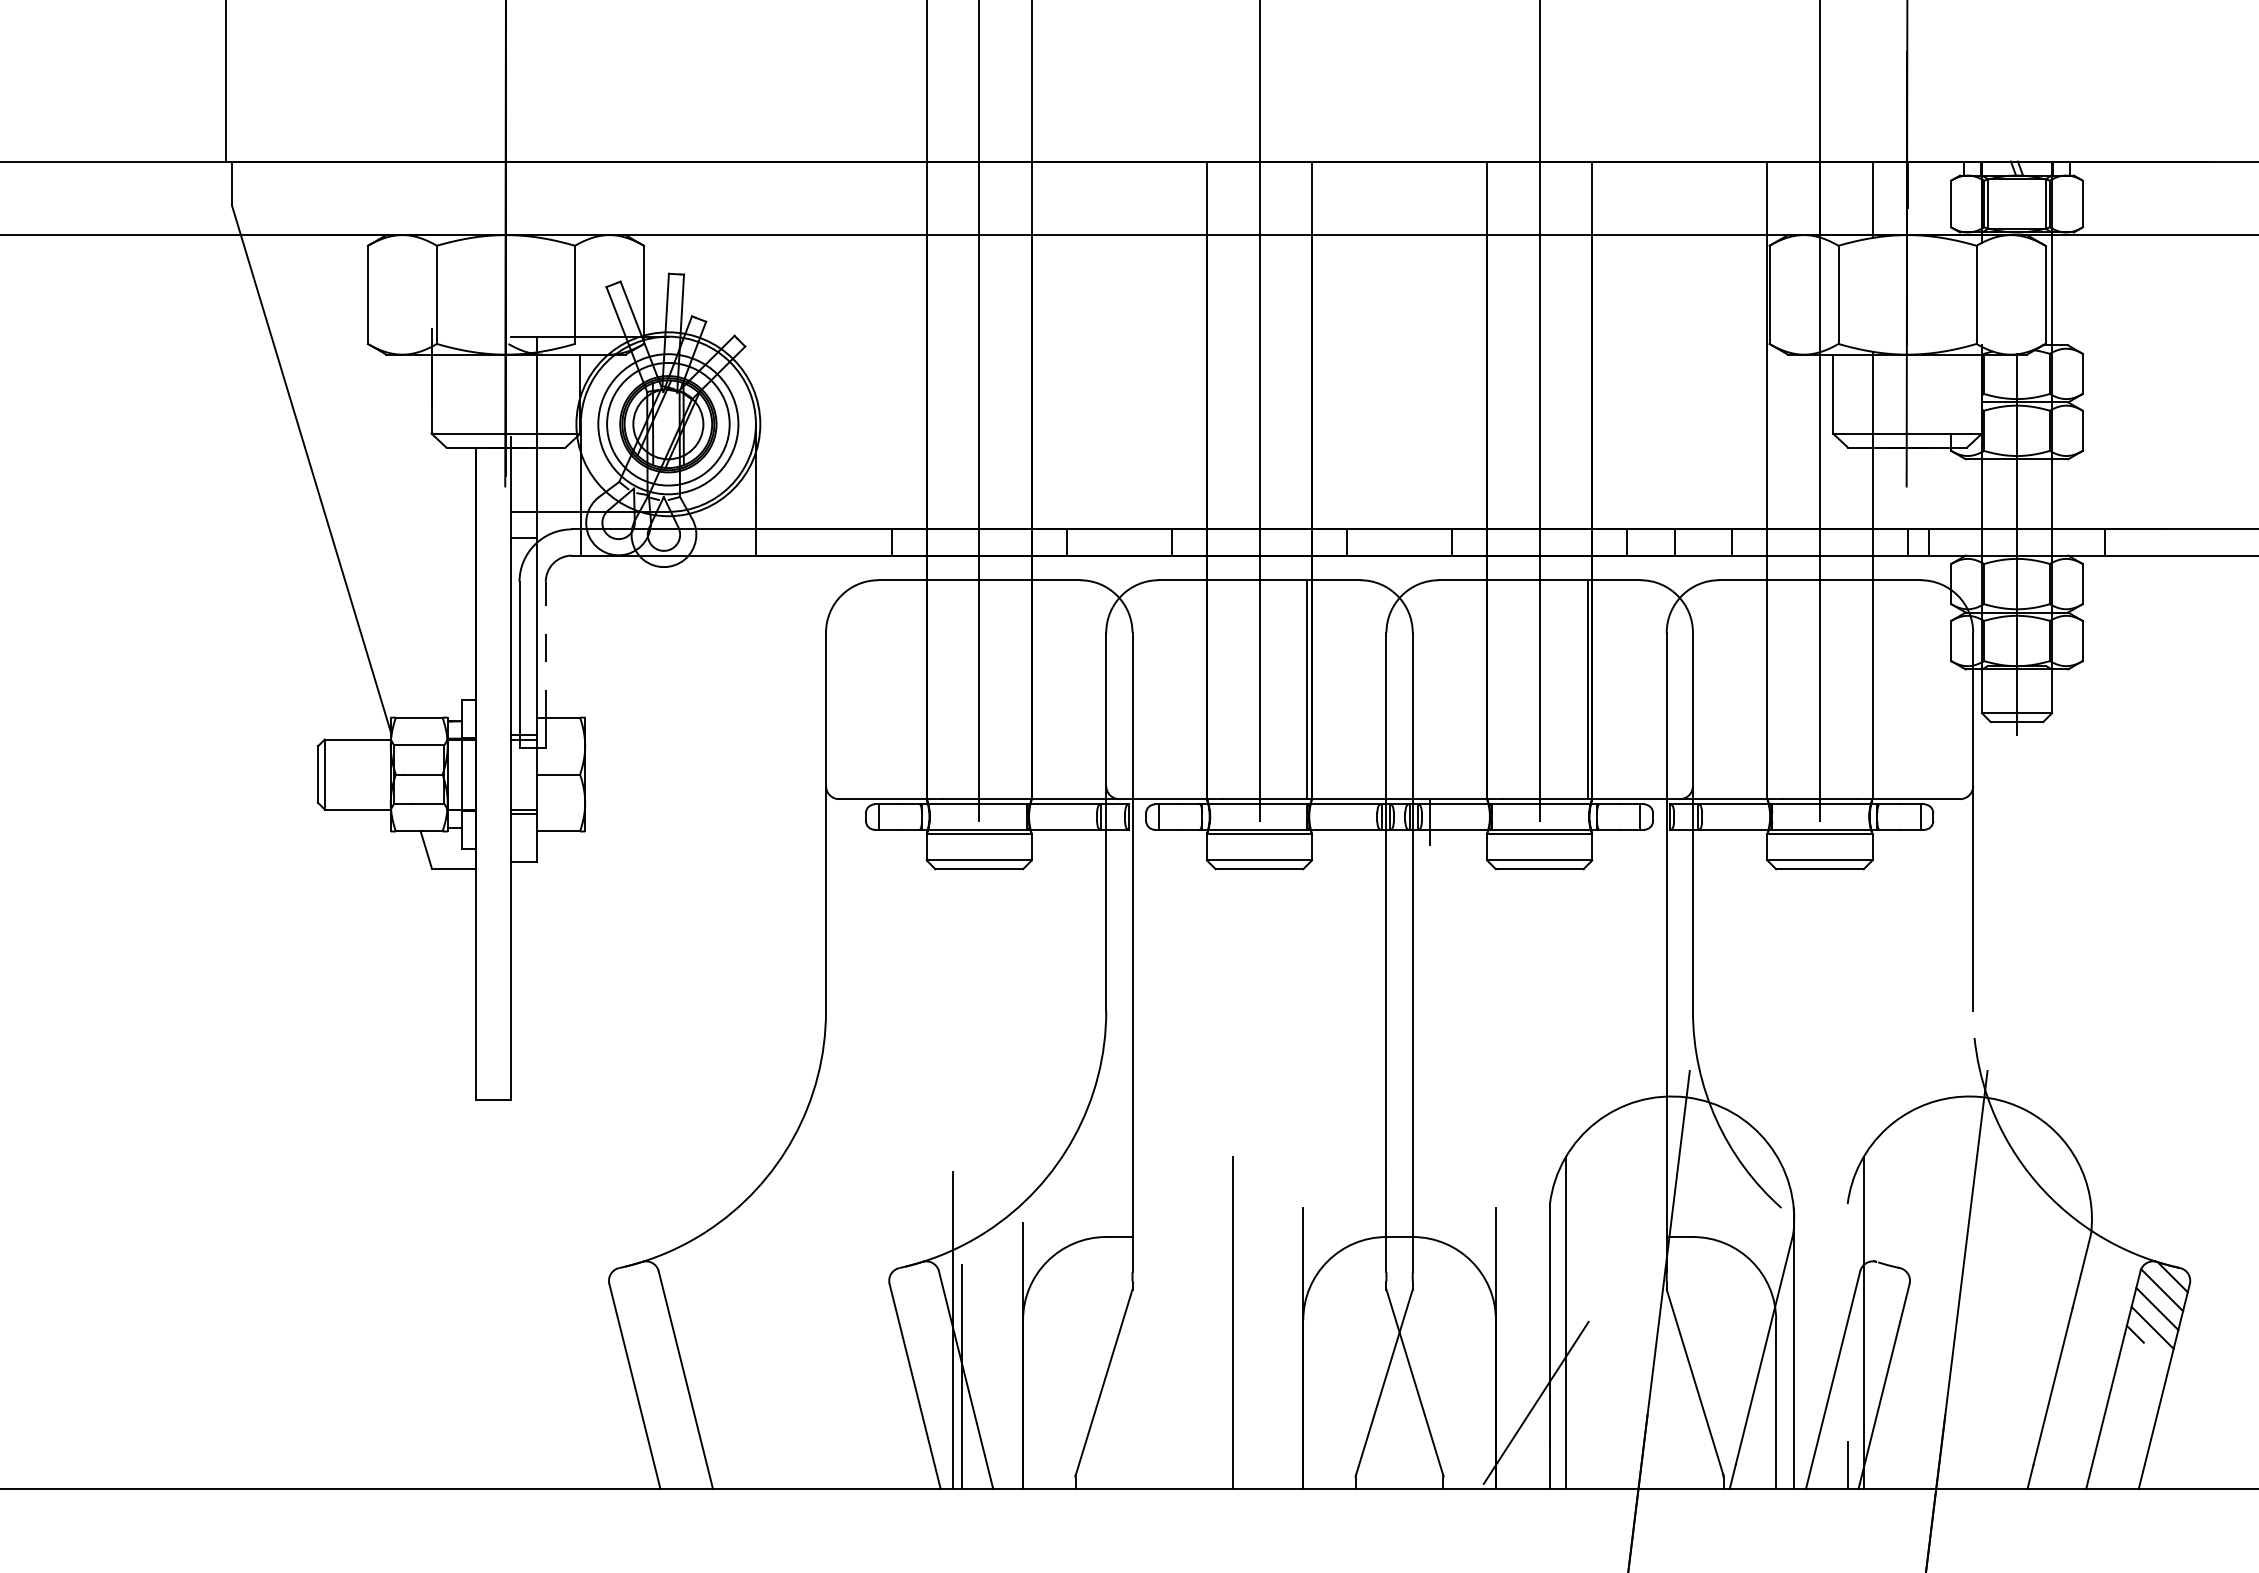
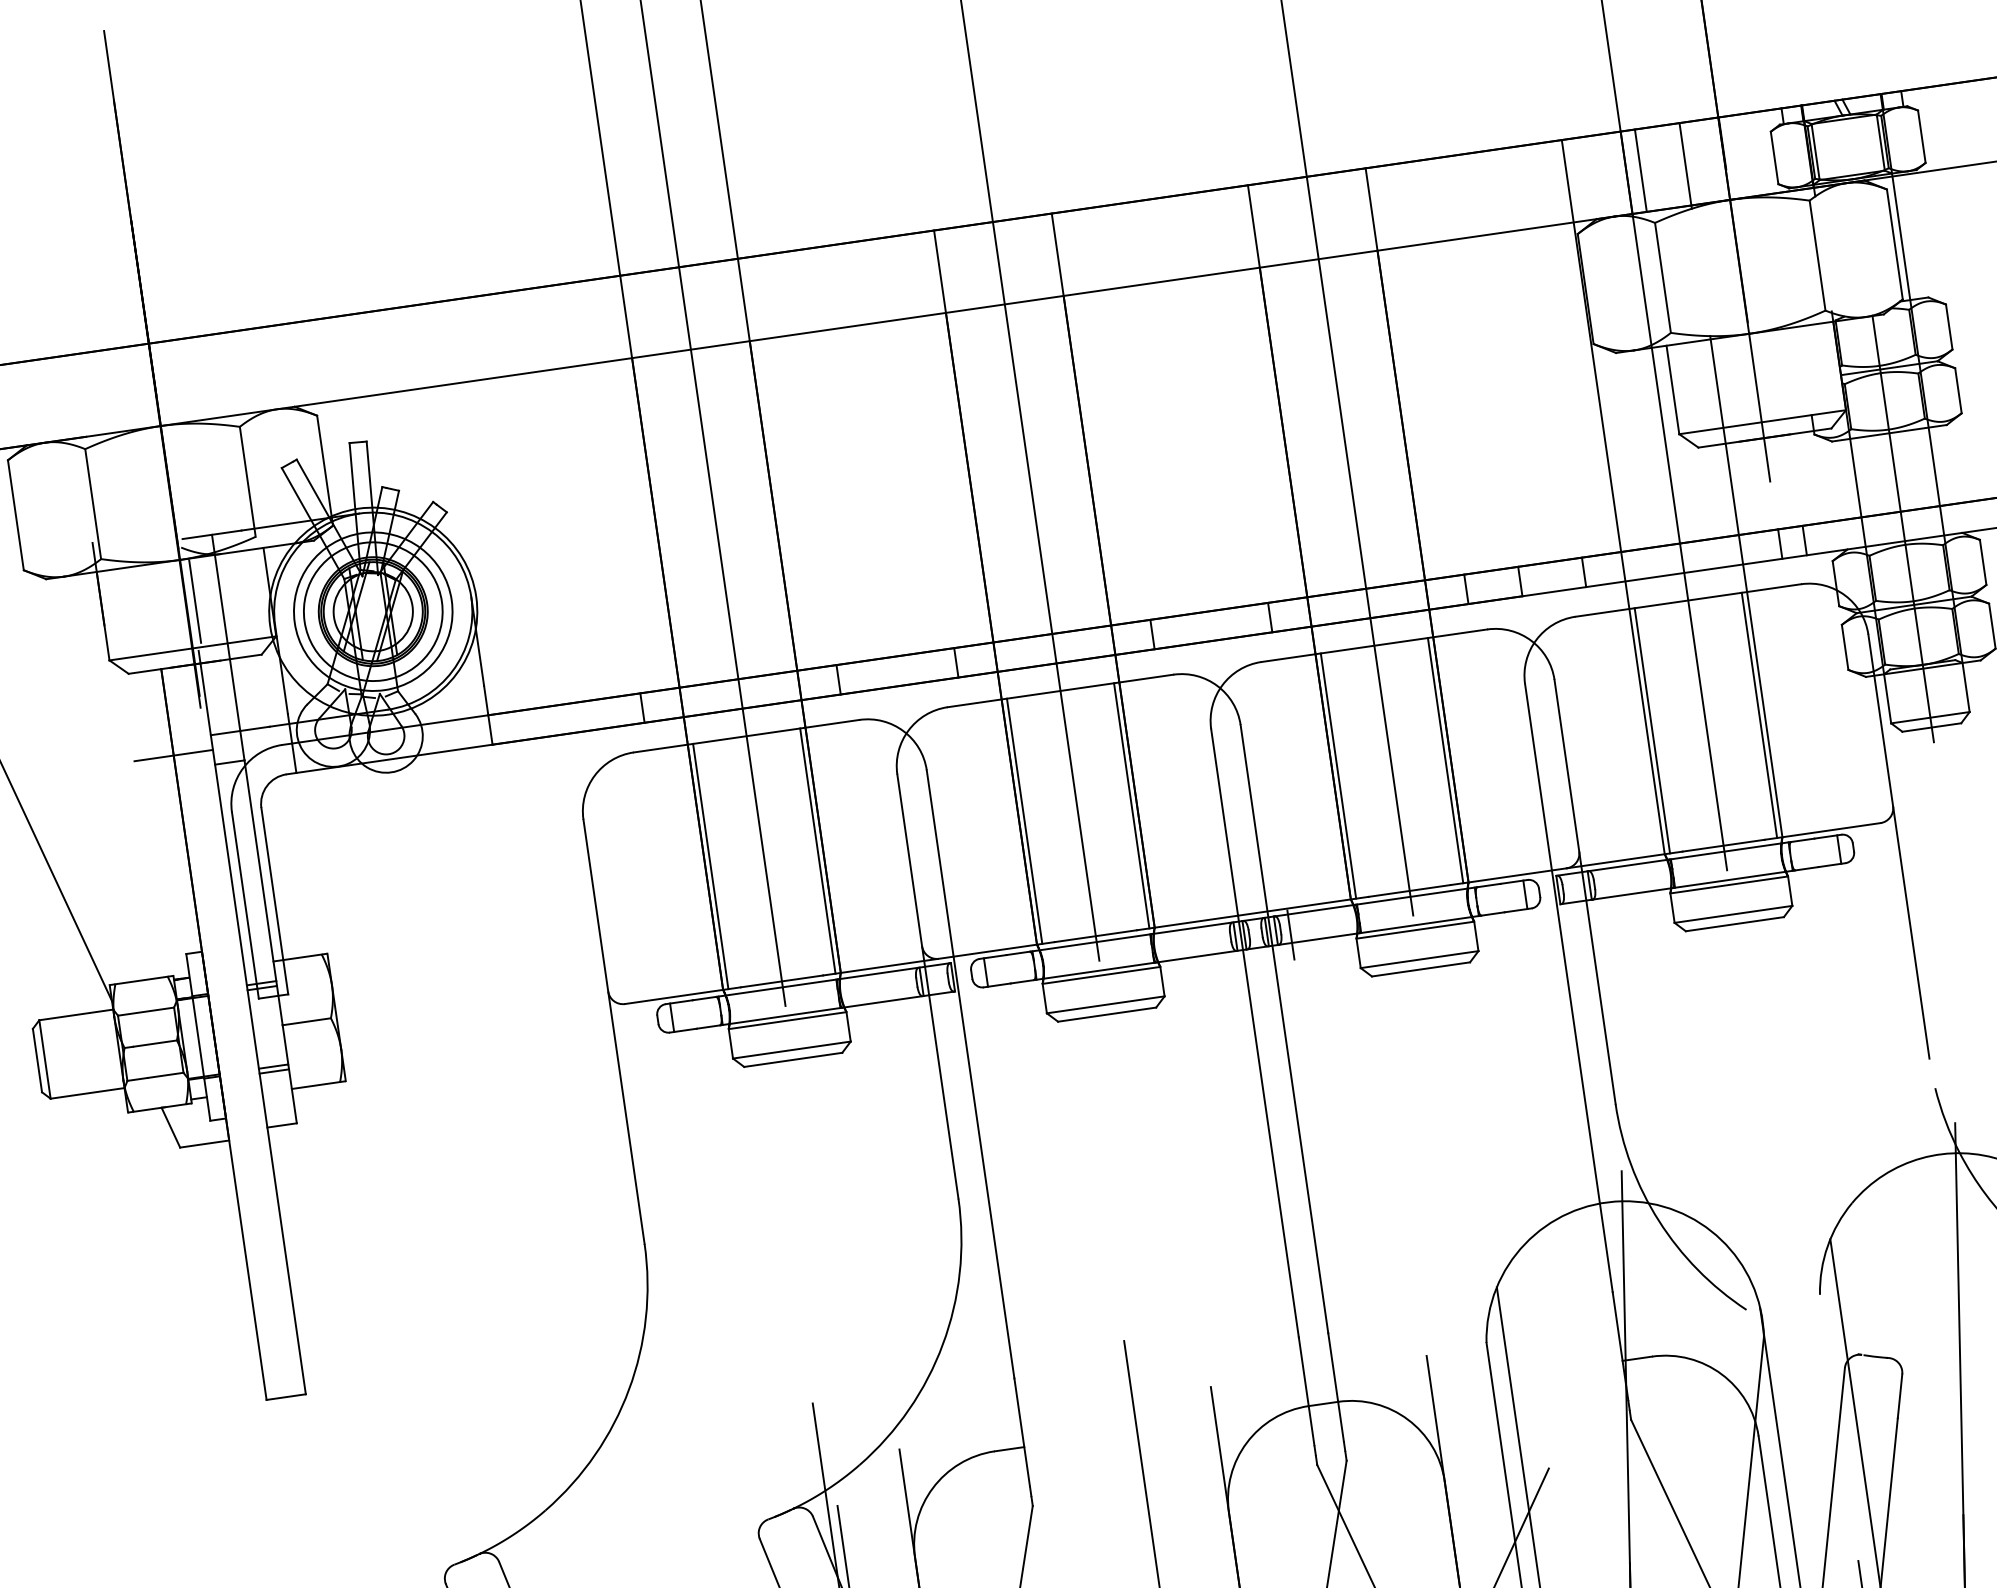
line: (1832, 198) -> (1640, 170), added
line: (513, 392) -> (194, 601), added
line: (475, 524) -> (173, 755), added
line: (545, 649) -> (271, 883), dashed -> solid
line: (931, 689) -> (710, 866), added
line: (1027, 689) -> (818, 850), added
line: (1211, 689) -> (1024, 821), added
line: (1491, 689) -> (1337, 775), added
line: (1772, 689) -> (1652, 730), added
line: (1867, 689) -> (1759, 715), added

